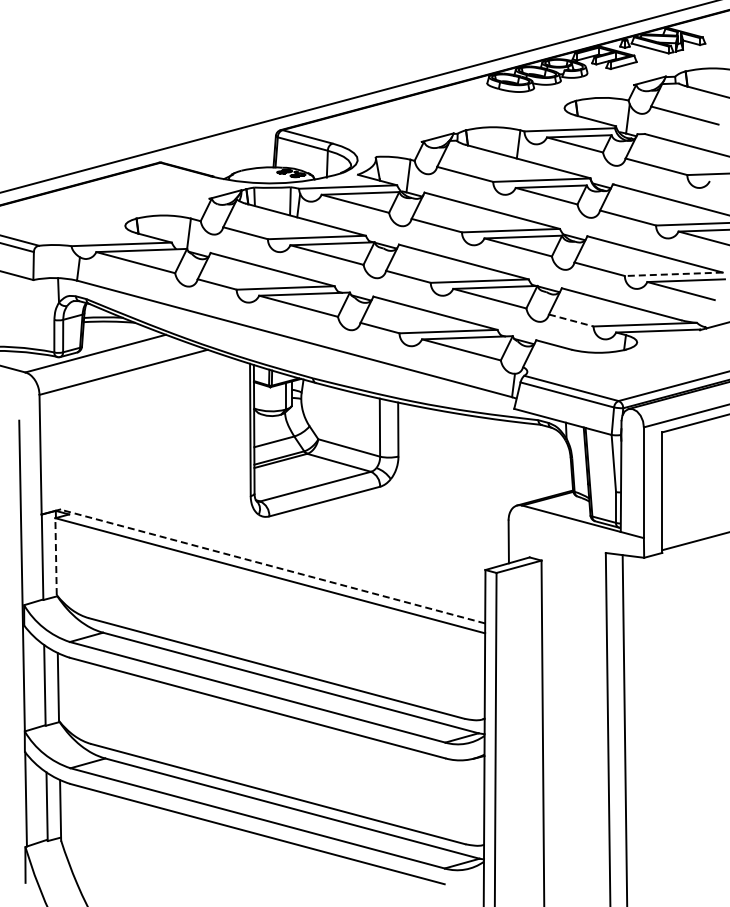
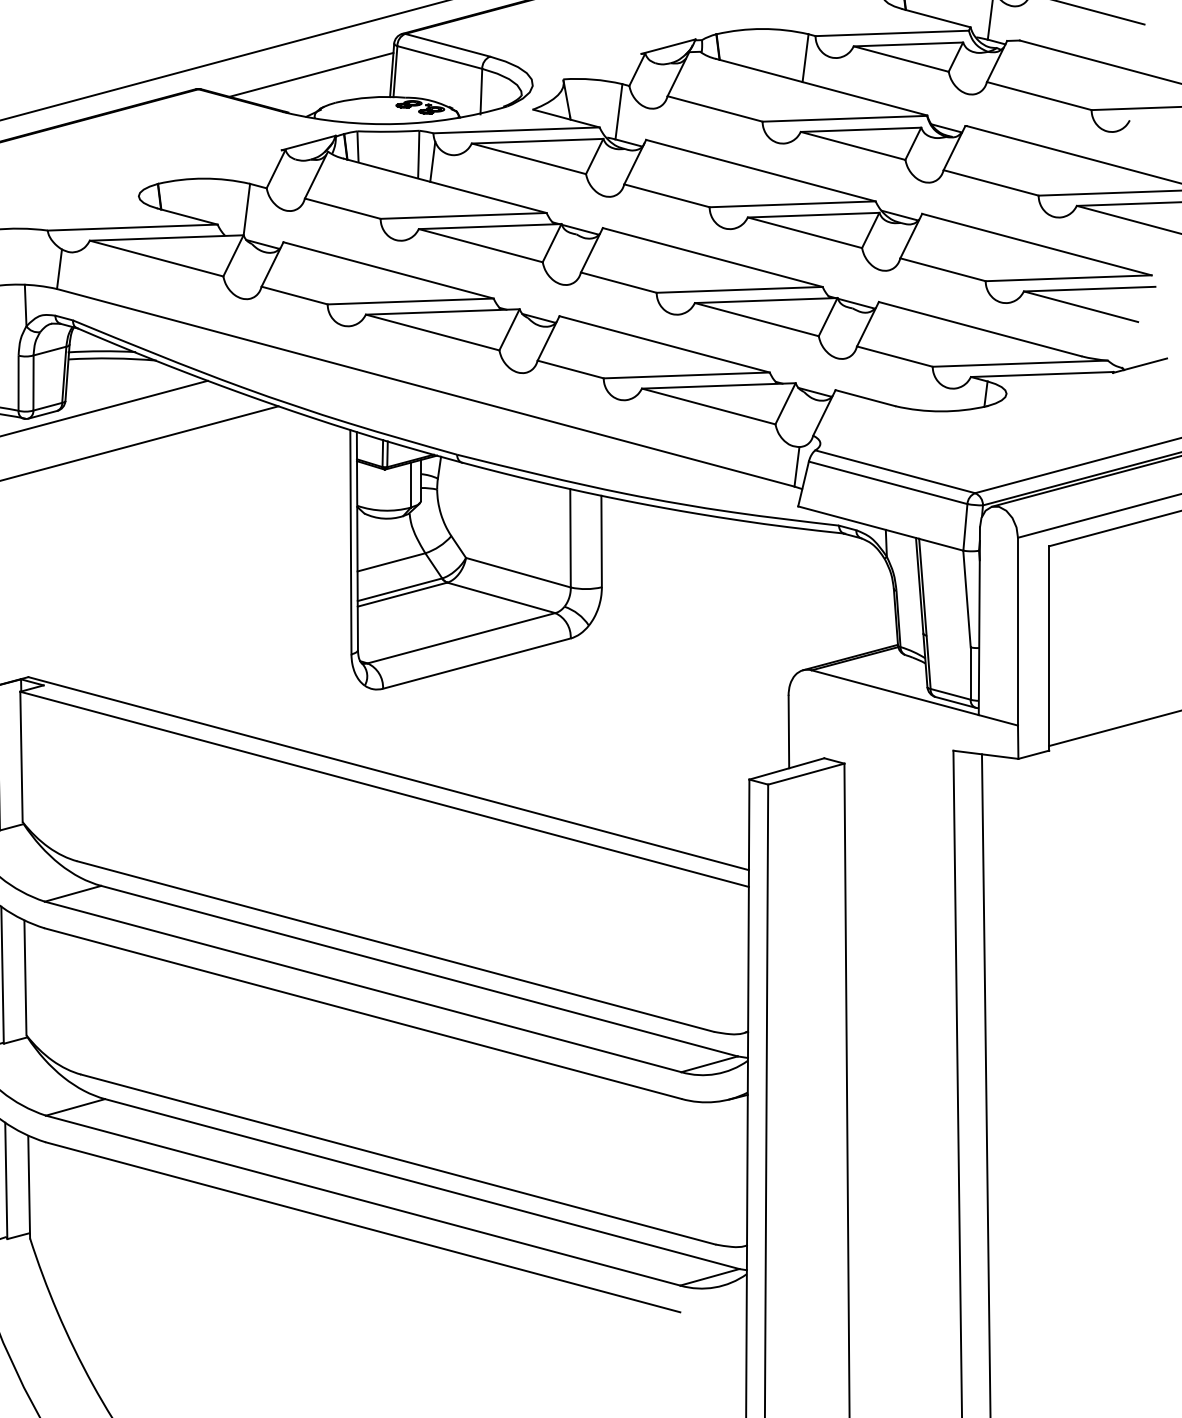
line: (226, 154) -> (310, 75), added
line: (673, 274) -> (1068, 278), dashed -> solid
line: (571, 320) -> (895, 356), dashed -> solid
line: (56, 556) -> (22, 756), dashed -> solid
line: (272, 566) -> (388, 773), dashed -> solid

